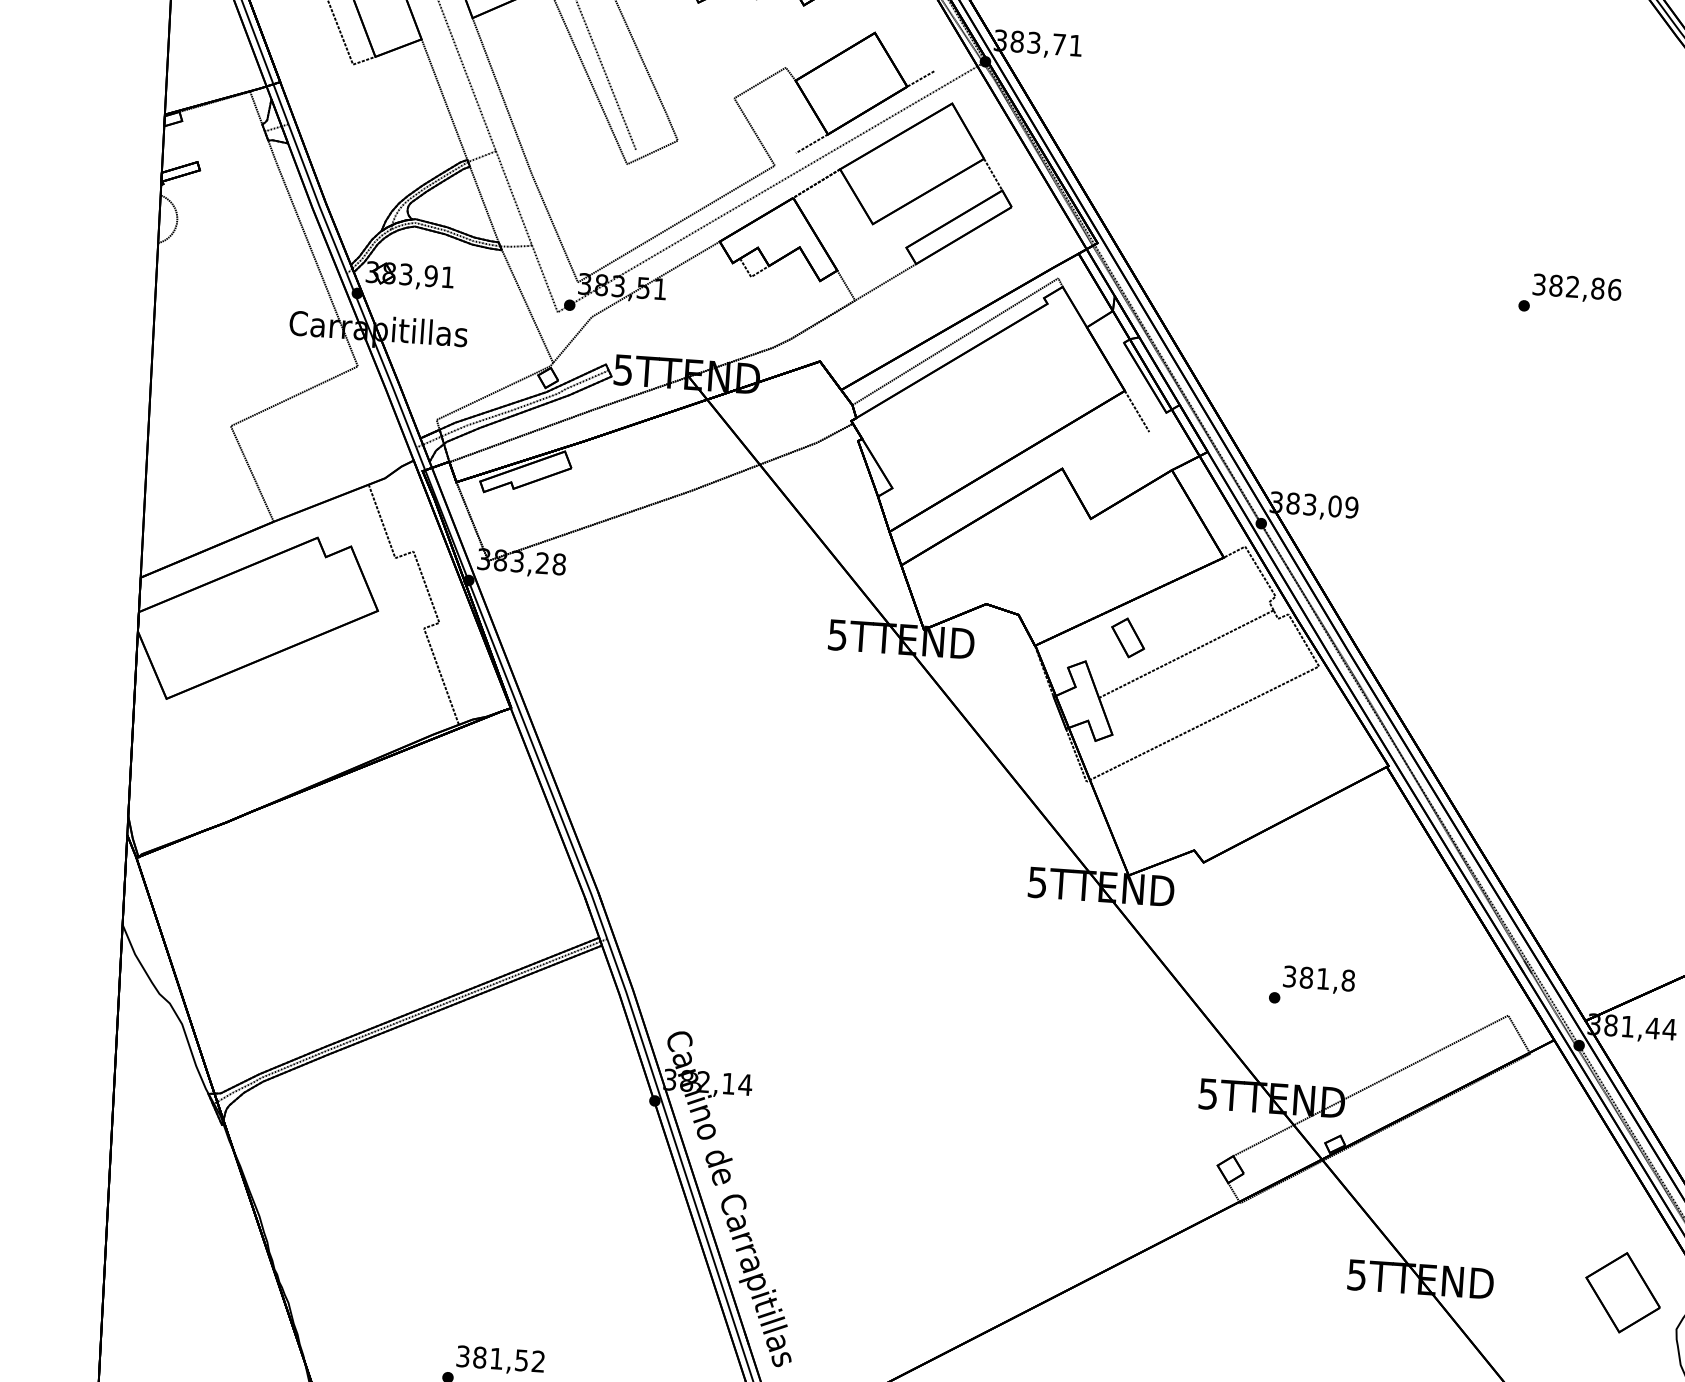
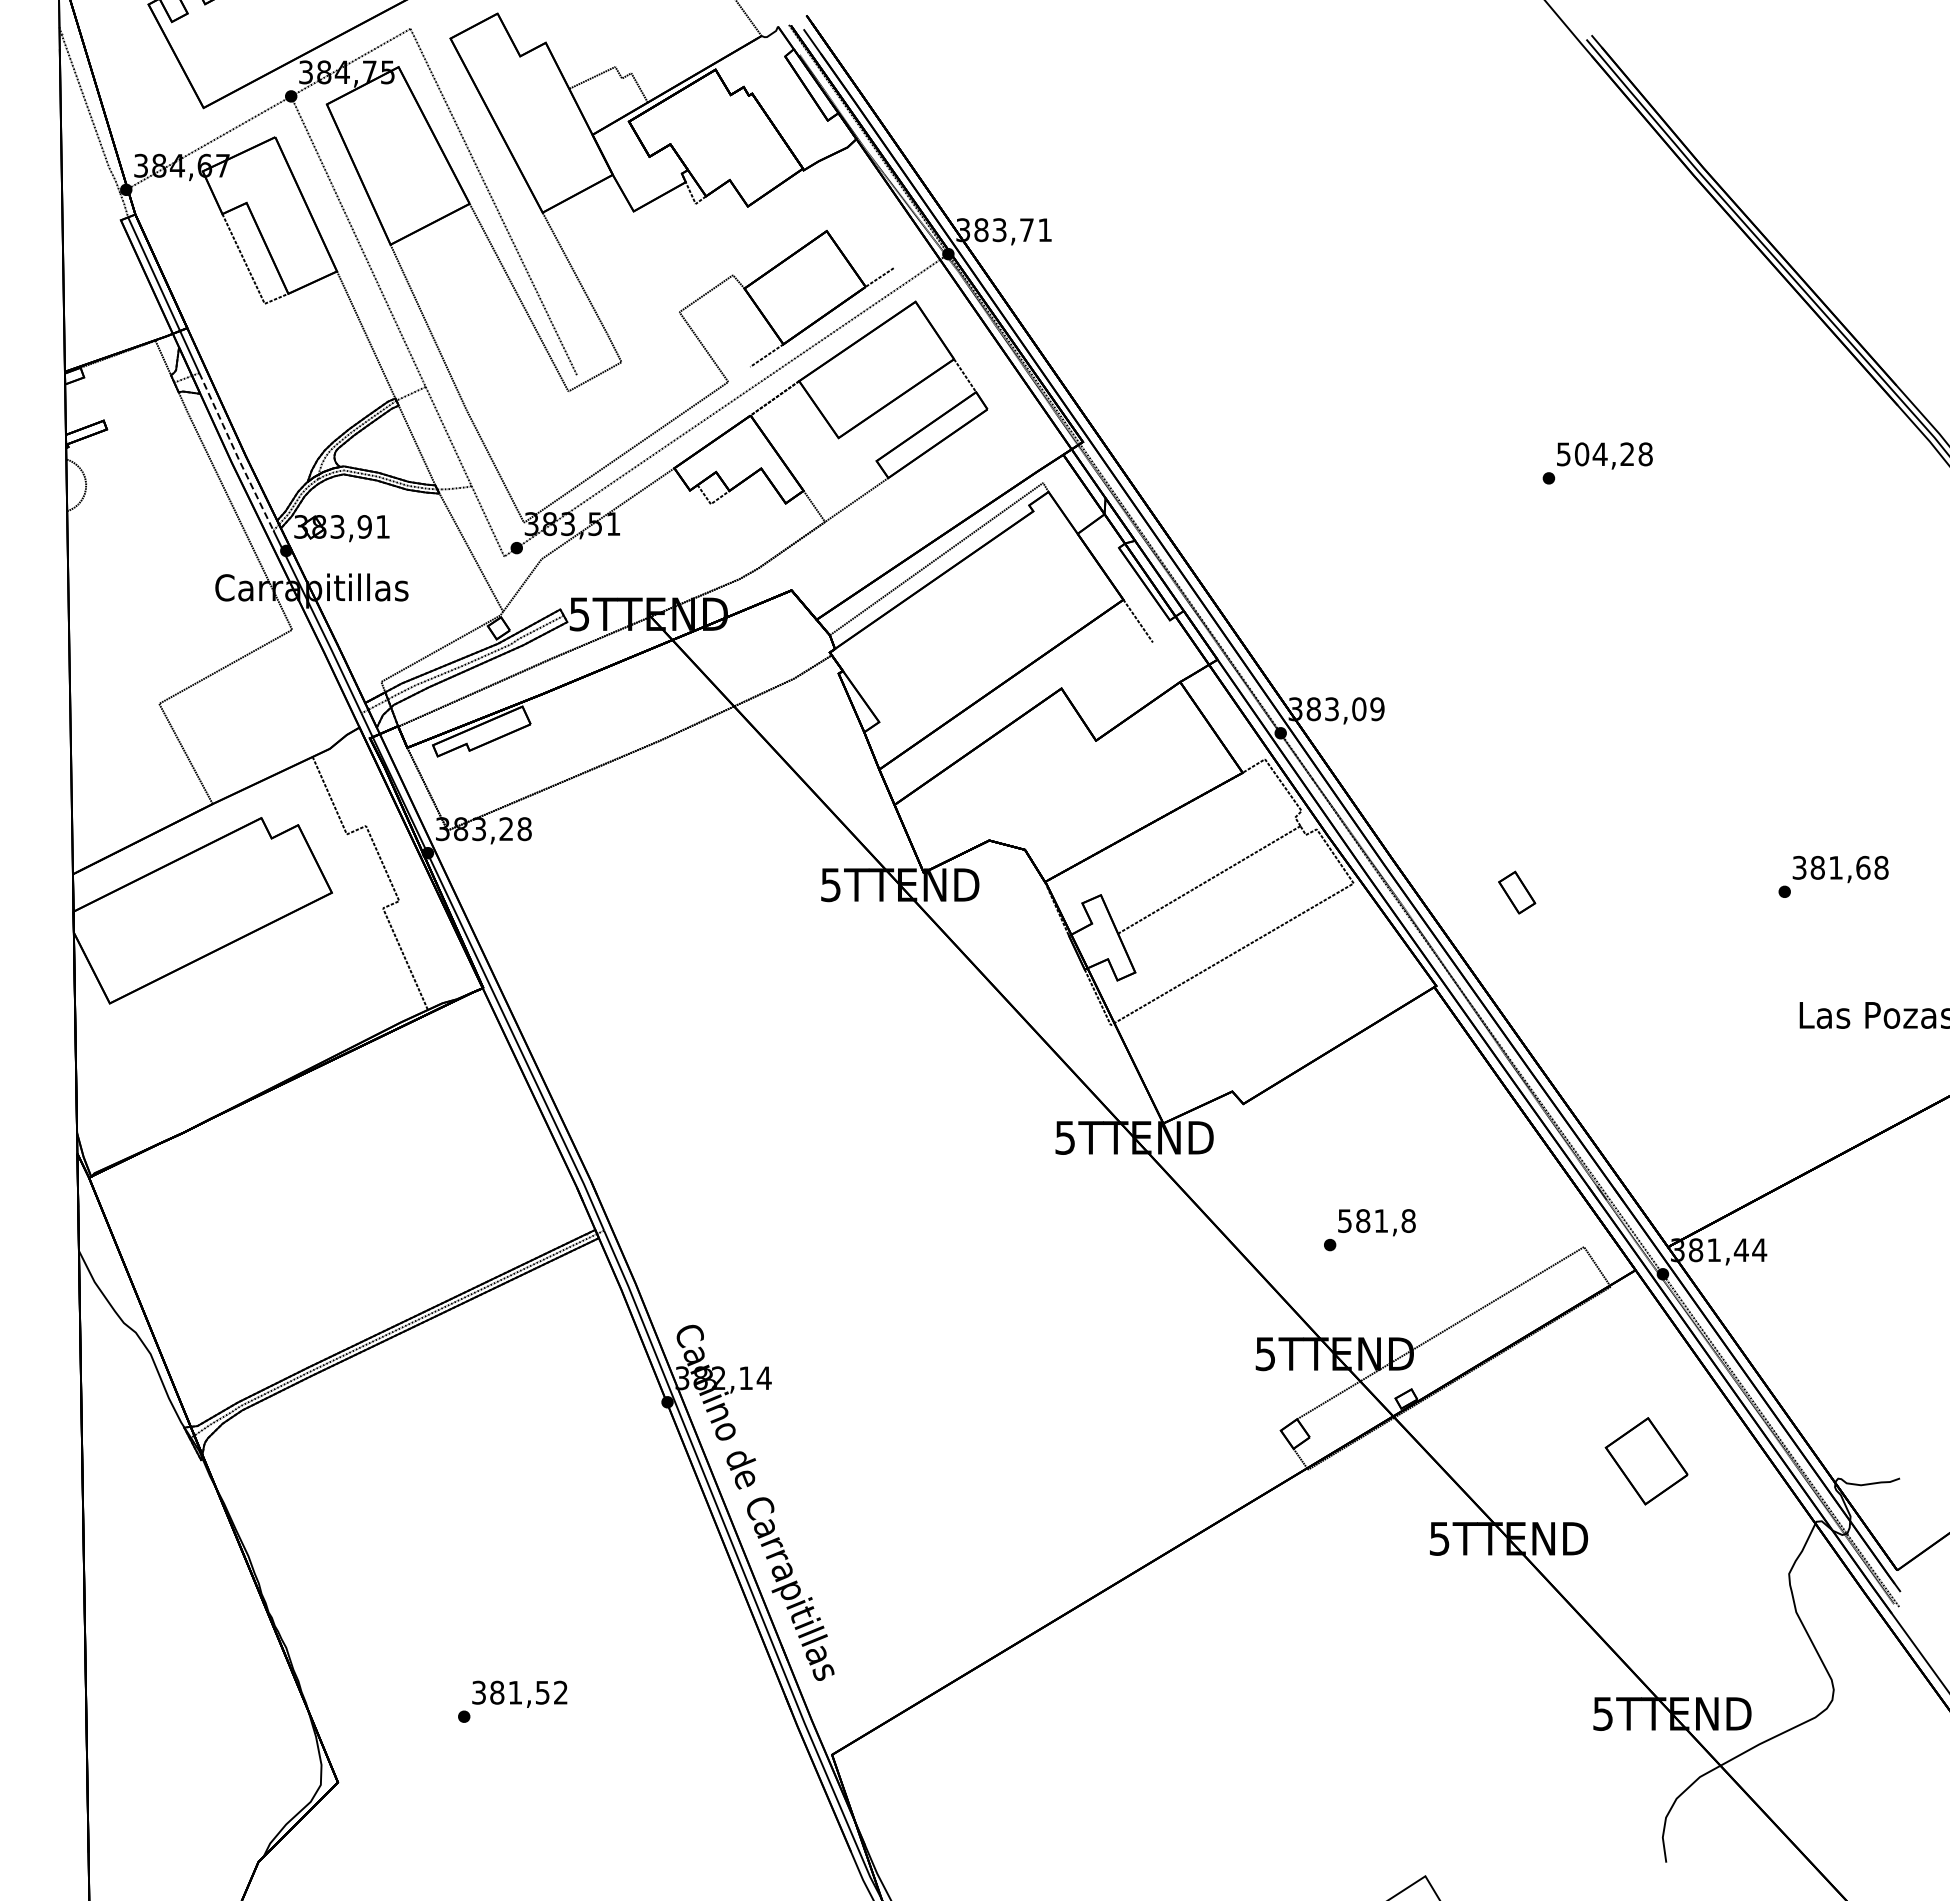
line: (316, 199) -> (235, 452), solid -> dashed
text: (1576, 287) -> (1604, 454), 382,86 -> 504,28
part: (1128, 637) -> (1517, 892), moved
text: (1289, 976) -> (1344, 1220), 381,8 -> 581,8
part: (1622, 1292) -> (1646, 1461), moved

